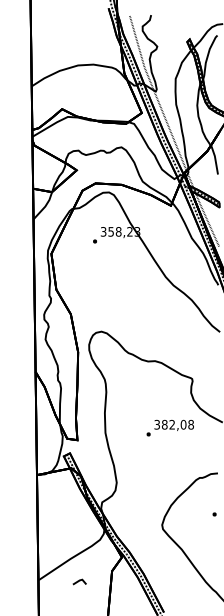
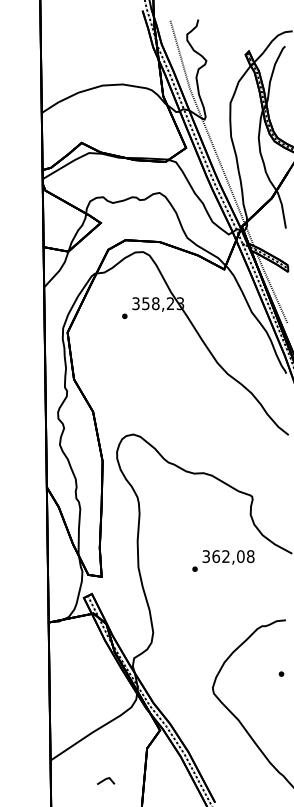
text: (164, 424) -> (215, 556), 382,08 -> 362,08
line: (79, 581) -> (105, 780), moved

